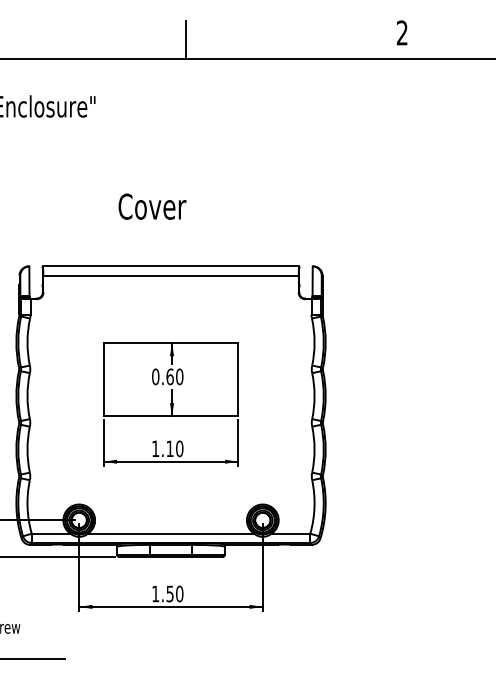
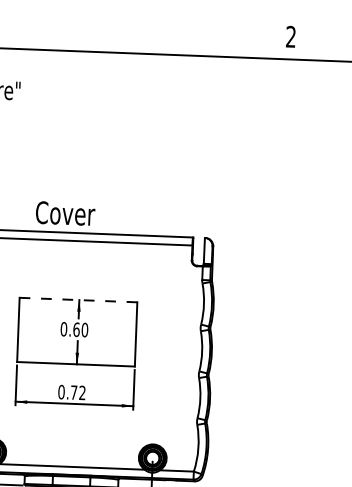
line: (185, 39) -> (101, 35), removed
text: (152, 206) -> (65, 213), moved
line: (170, 342) -> (78, 299), solid -> dashed
text: (167, 448) -> (71, 392), 1.10 -> 0.72

